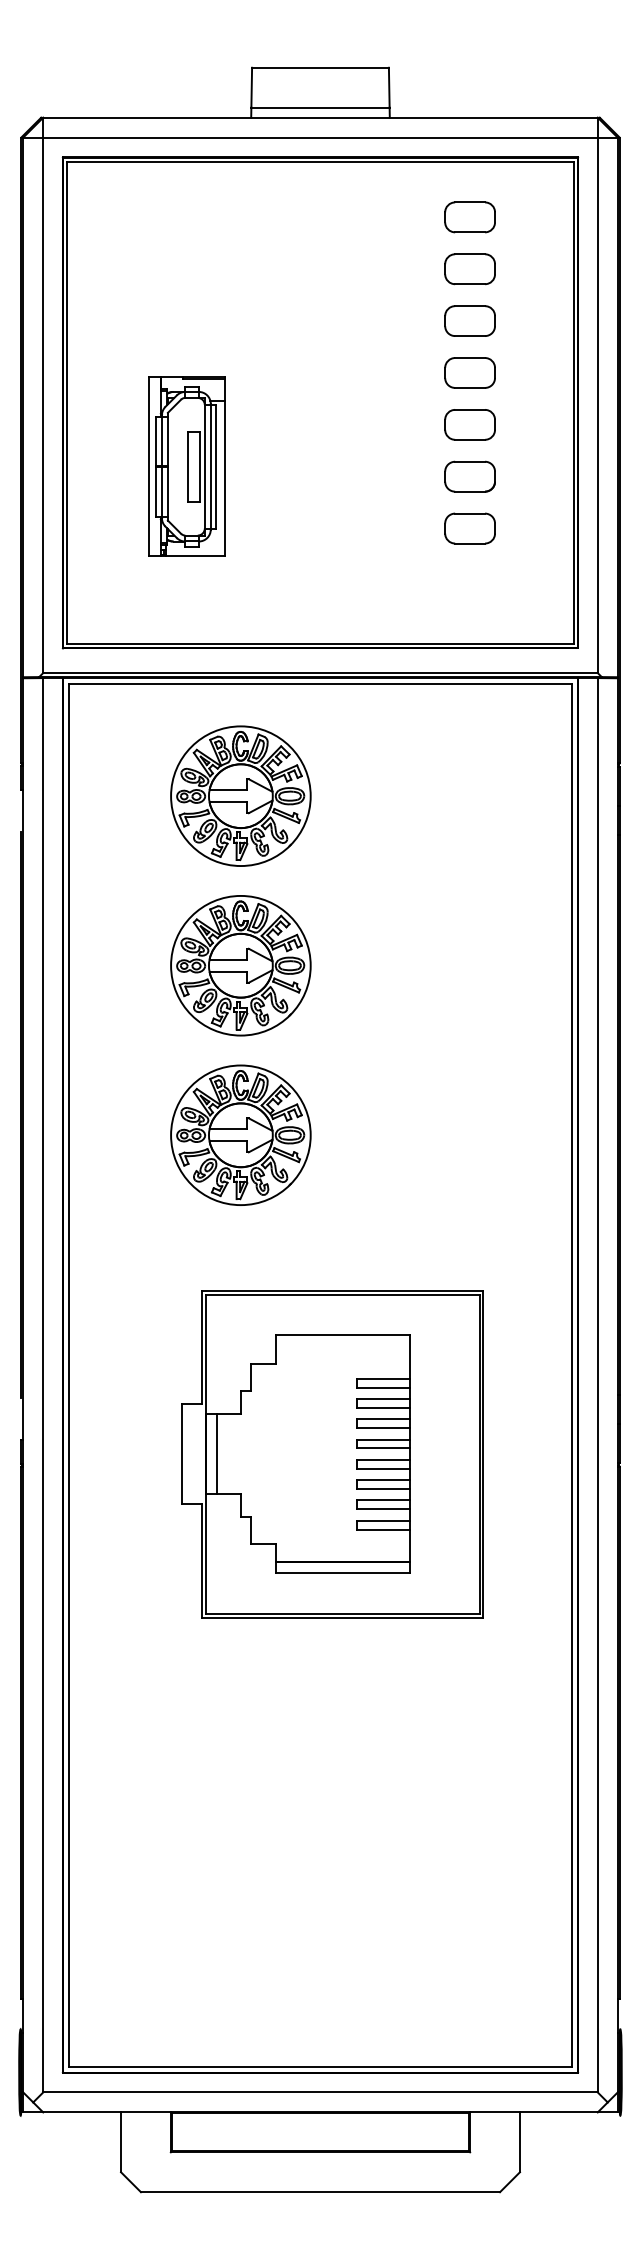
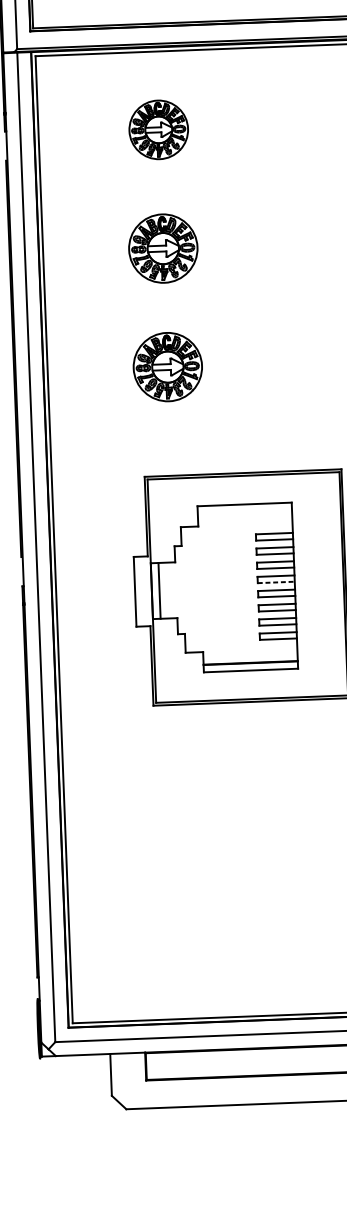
part: (240, 795) -> (158, 129), size x0.6
part: (240, 965) -> (163, 248), size x0.7
part: (240, 1134) -> (167, 366), size x0.7
line: (384, 1448) -> (276, 582), solid -> dashed

